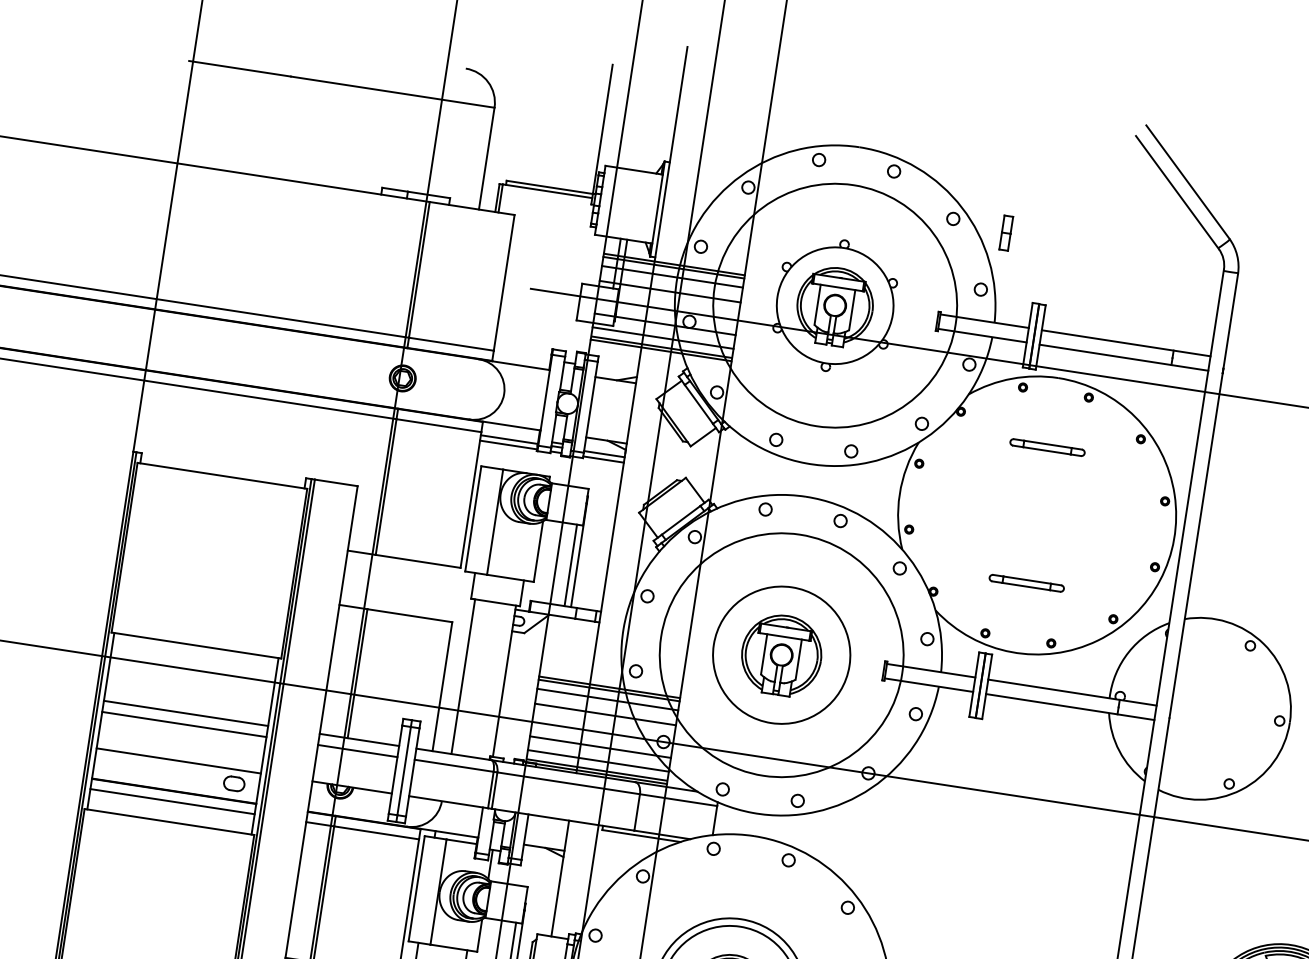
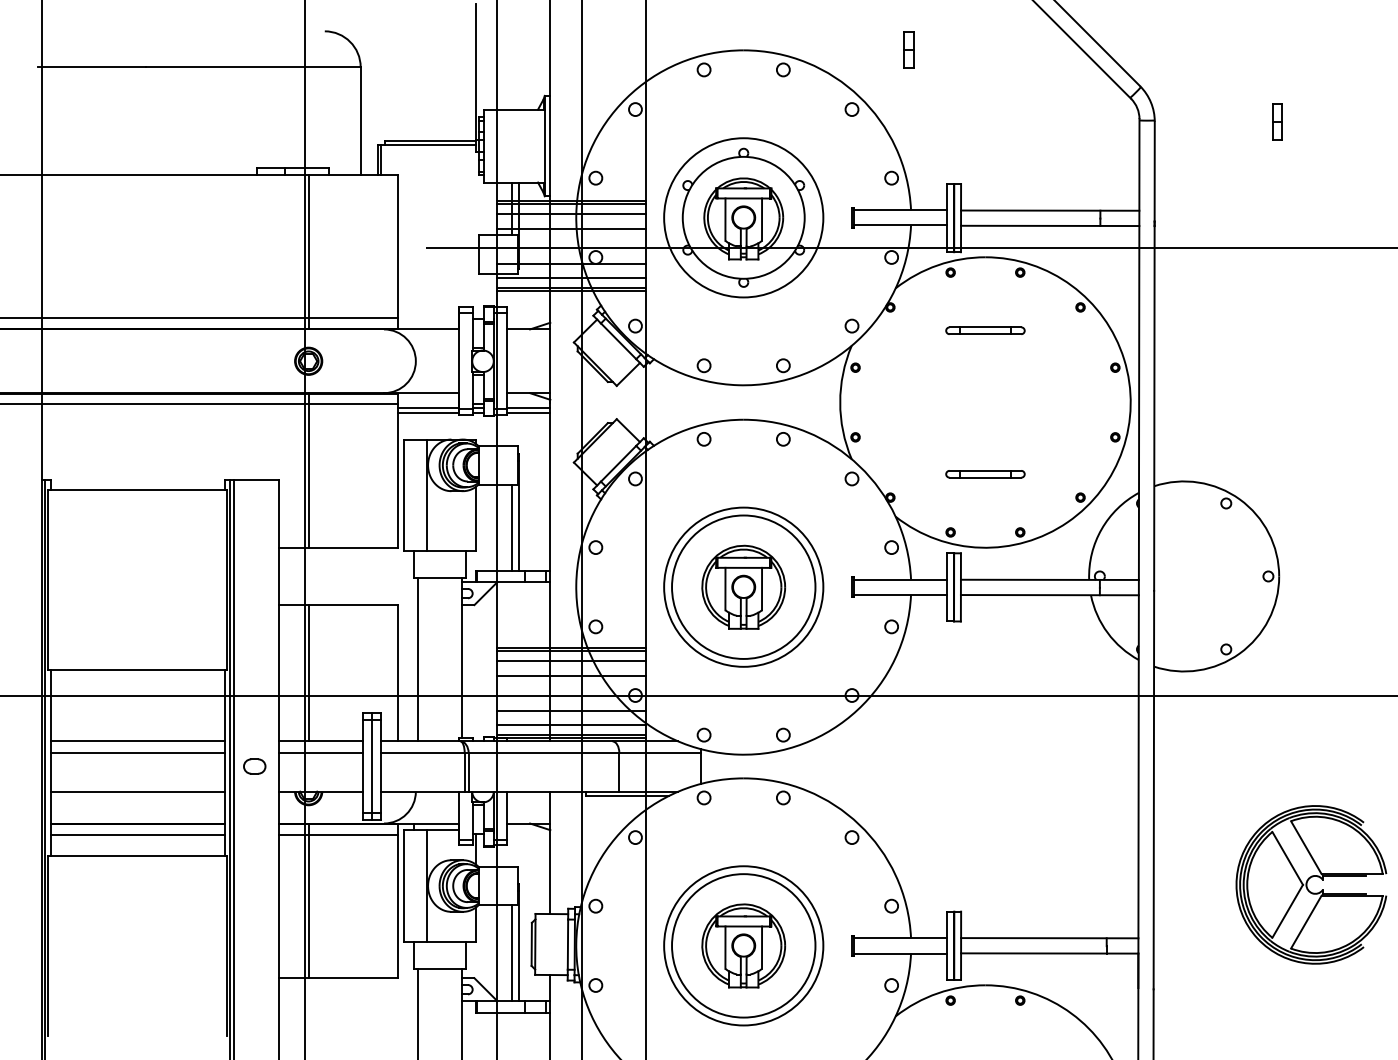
part: (1005, 232) -> (908, 49), moved
circle: (835, 305) -> (743, 217), size x0.62
circle: (781, 654) -> (743, 586), size x0.62
part: (234, 783) -> (254, 766), moved

